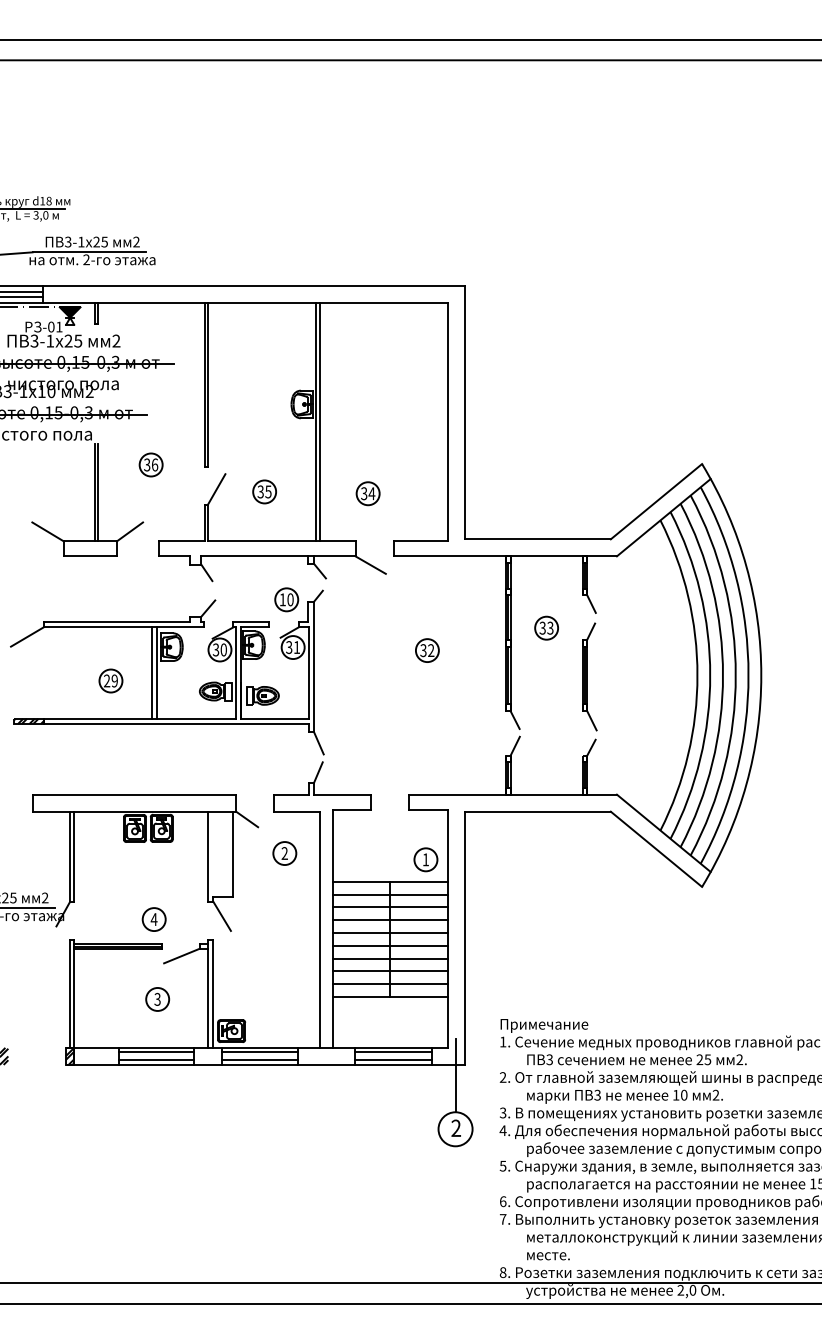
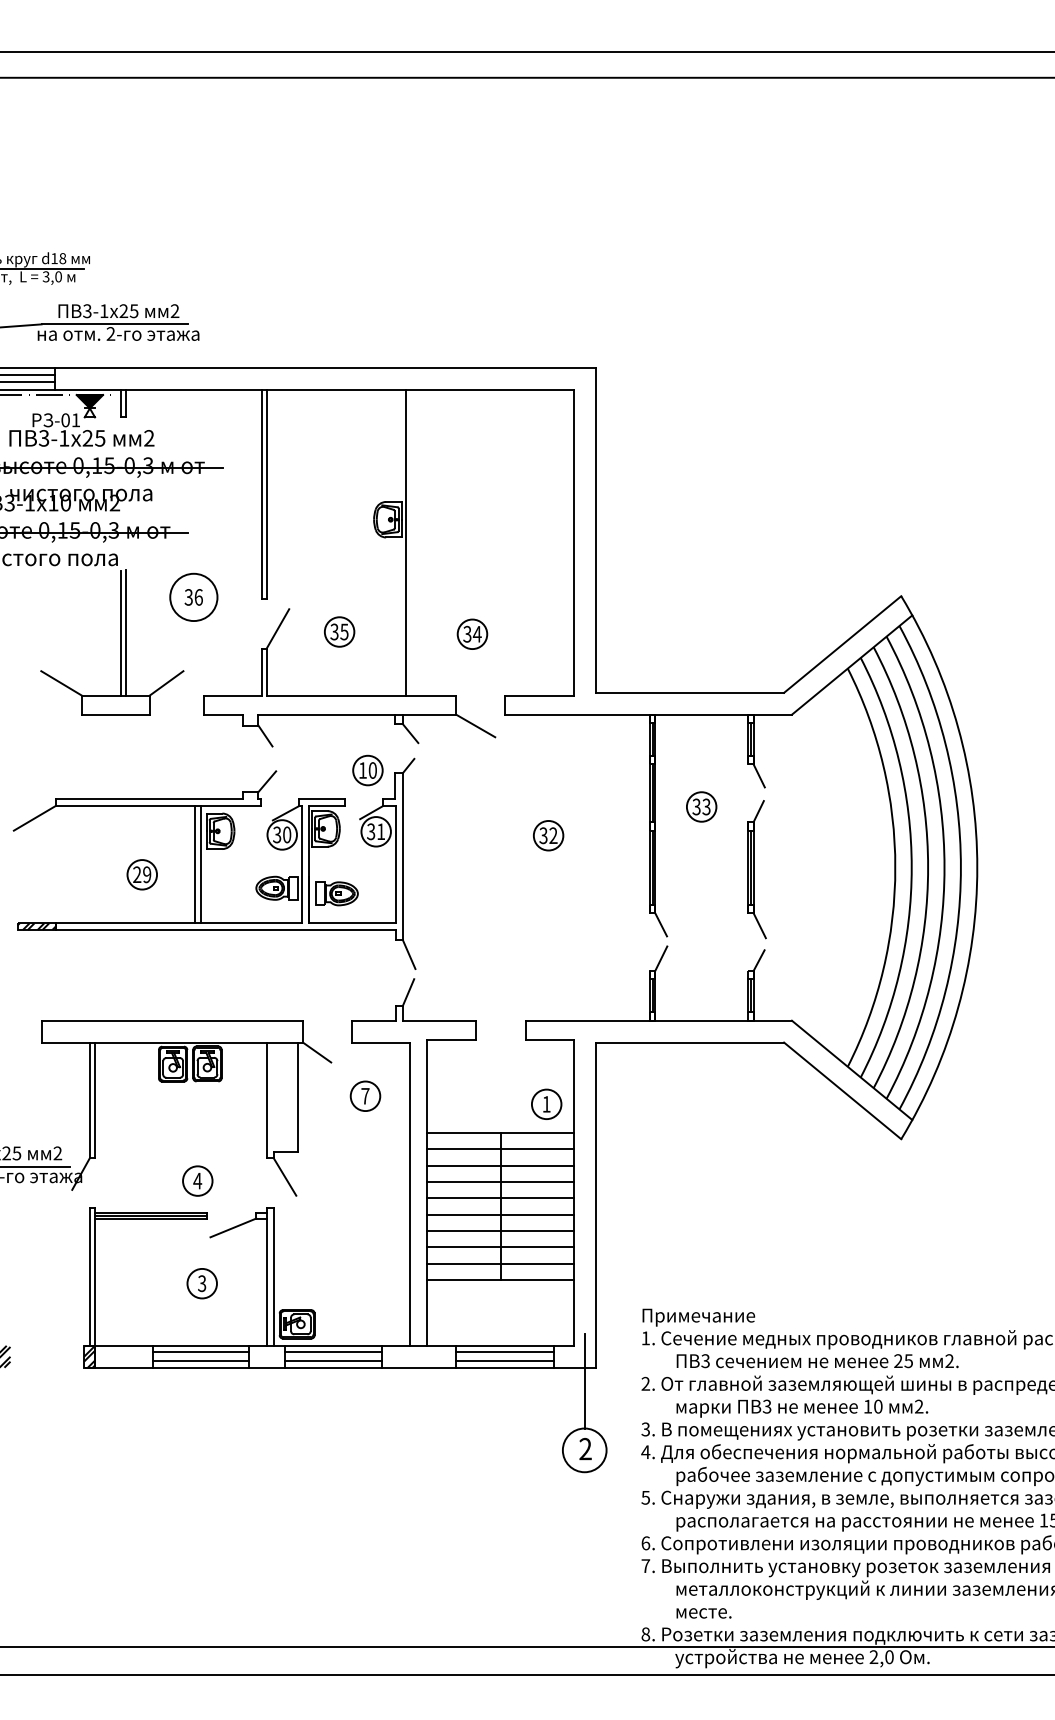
line: (319, 422) -> (410, 542), removed
circle: (150, 465) -> (193, 597), size x1.6
text: (284, 852) -> (365, 1095), 2 -> 7

